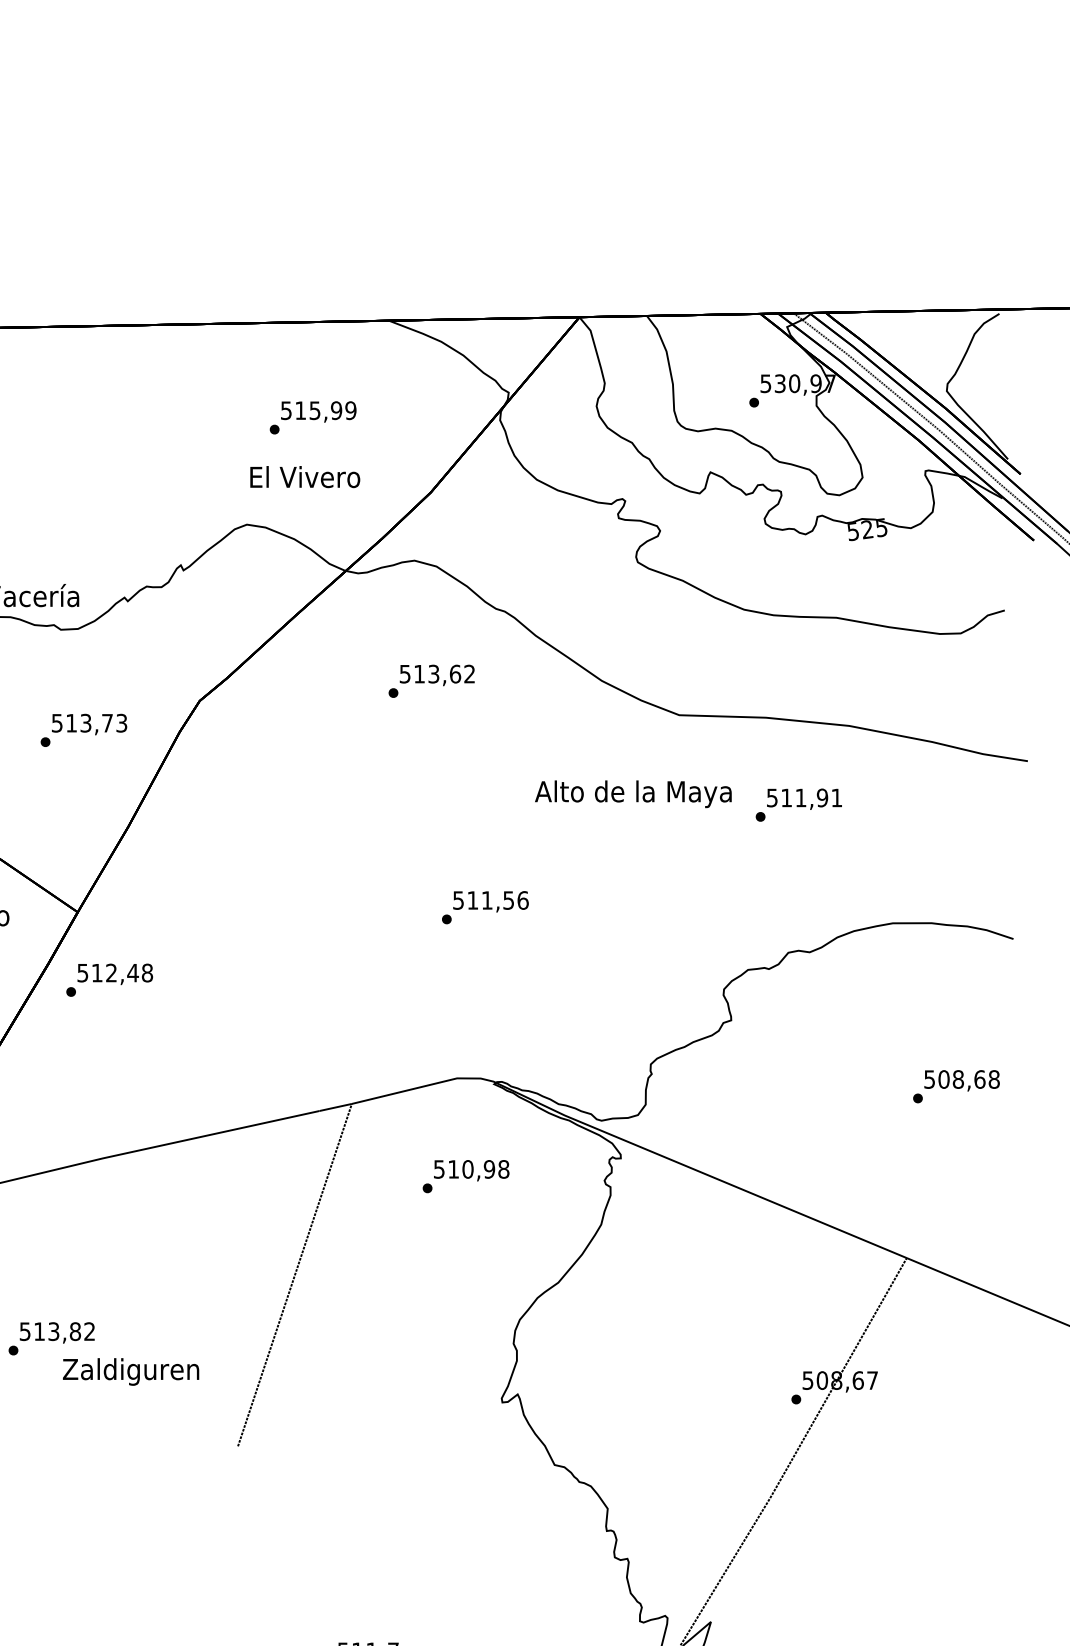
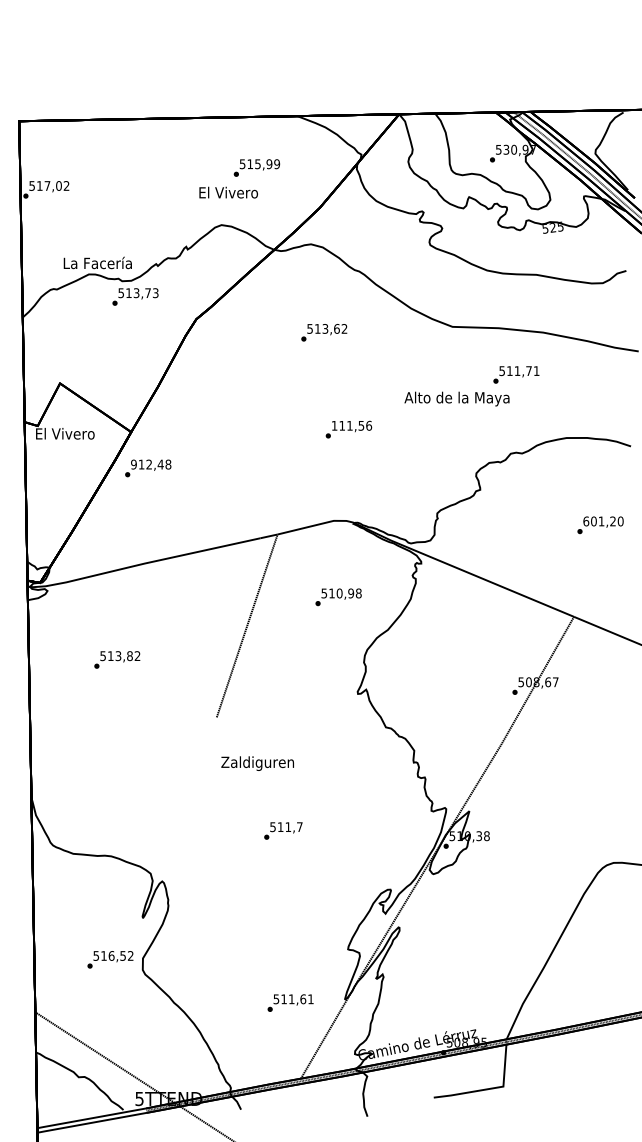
text: (304, 476) -> (228, 192), moved
text: (432, 680) -> (324, 332), moved
text: (83, 729) -> (135, 296), moved
text: (632, 793) -> (456, 398), moved
text: (821, 798) -> (528, 371), 511,91 -> 511,71
text: (458, 899) -> (334, 425), 511,56 -> 111,56
text: (82, 972) -> (133, 464), 512,48 -> 912,48
text: (961, 1079) -> (603, 521), 508,68 -> 601,20
text: (465, 1176) -> (338, 597), moved
text: (130, 1371) -> (257, 763), moved

